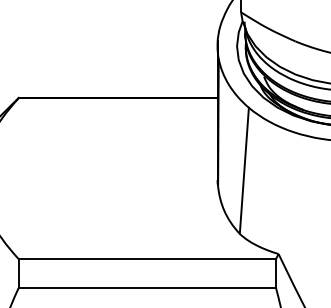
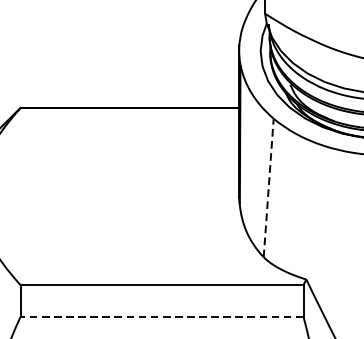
line: (244, 170) -> (268, 187), solid -> dashed
line: (147, 288) -> (162, 317), solid -> dashed

